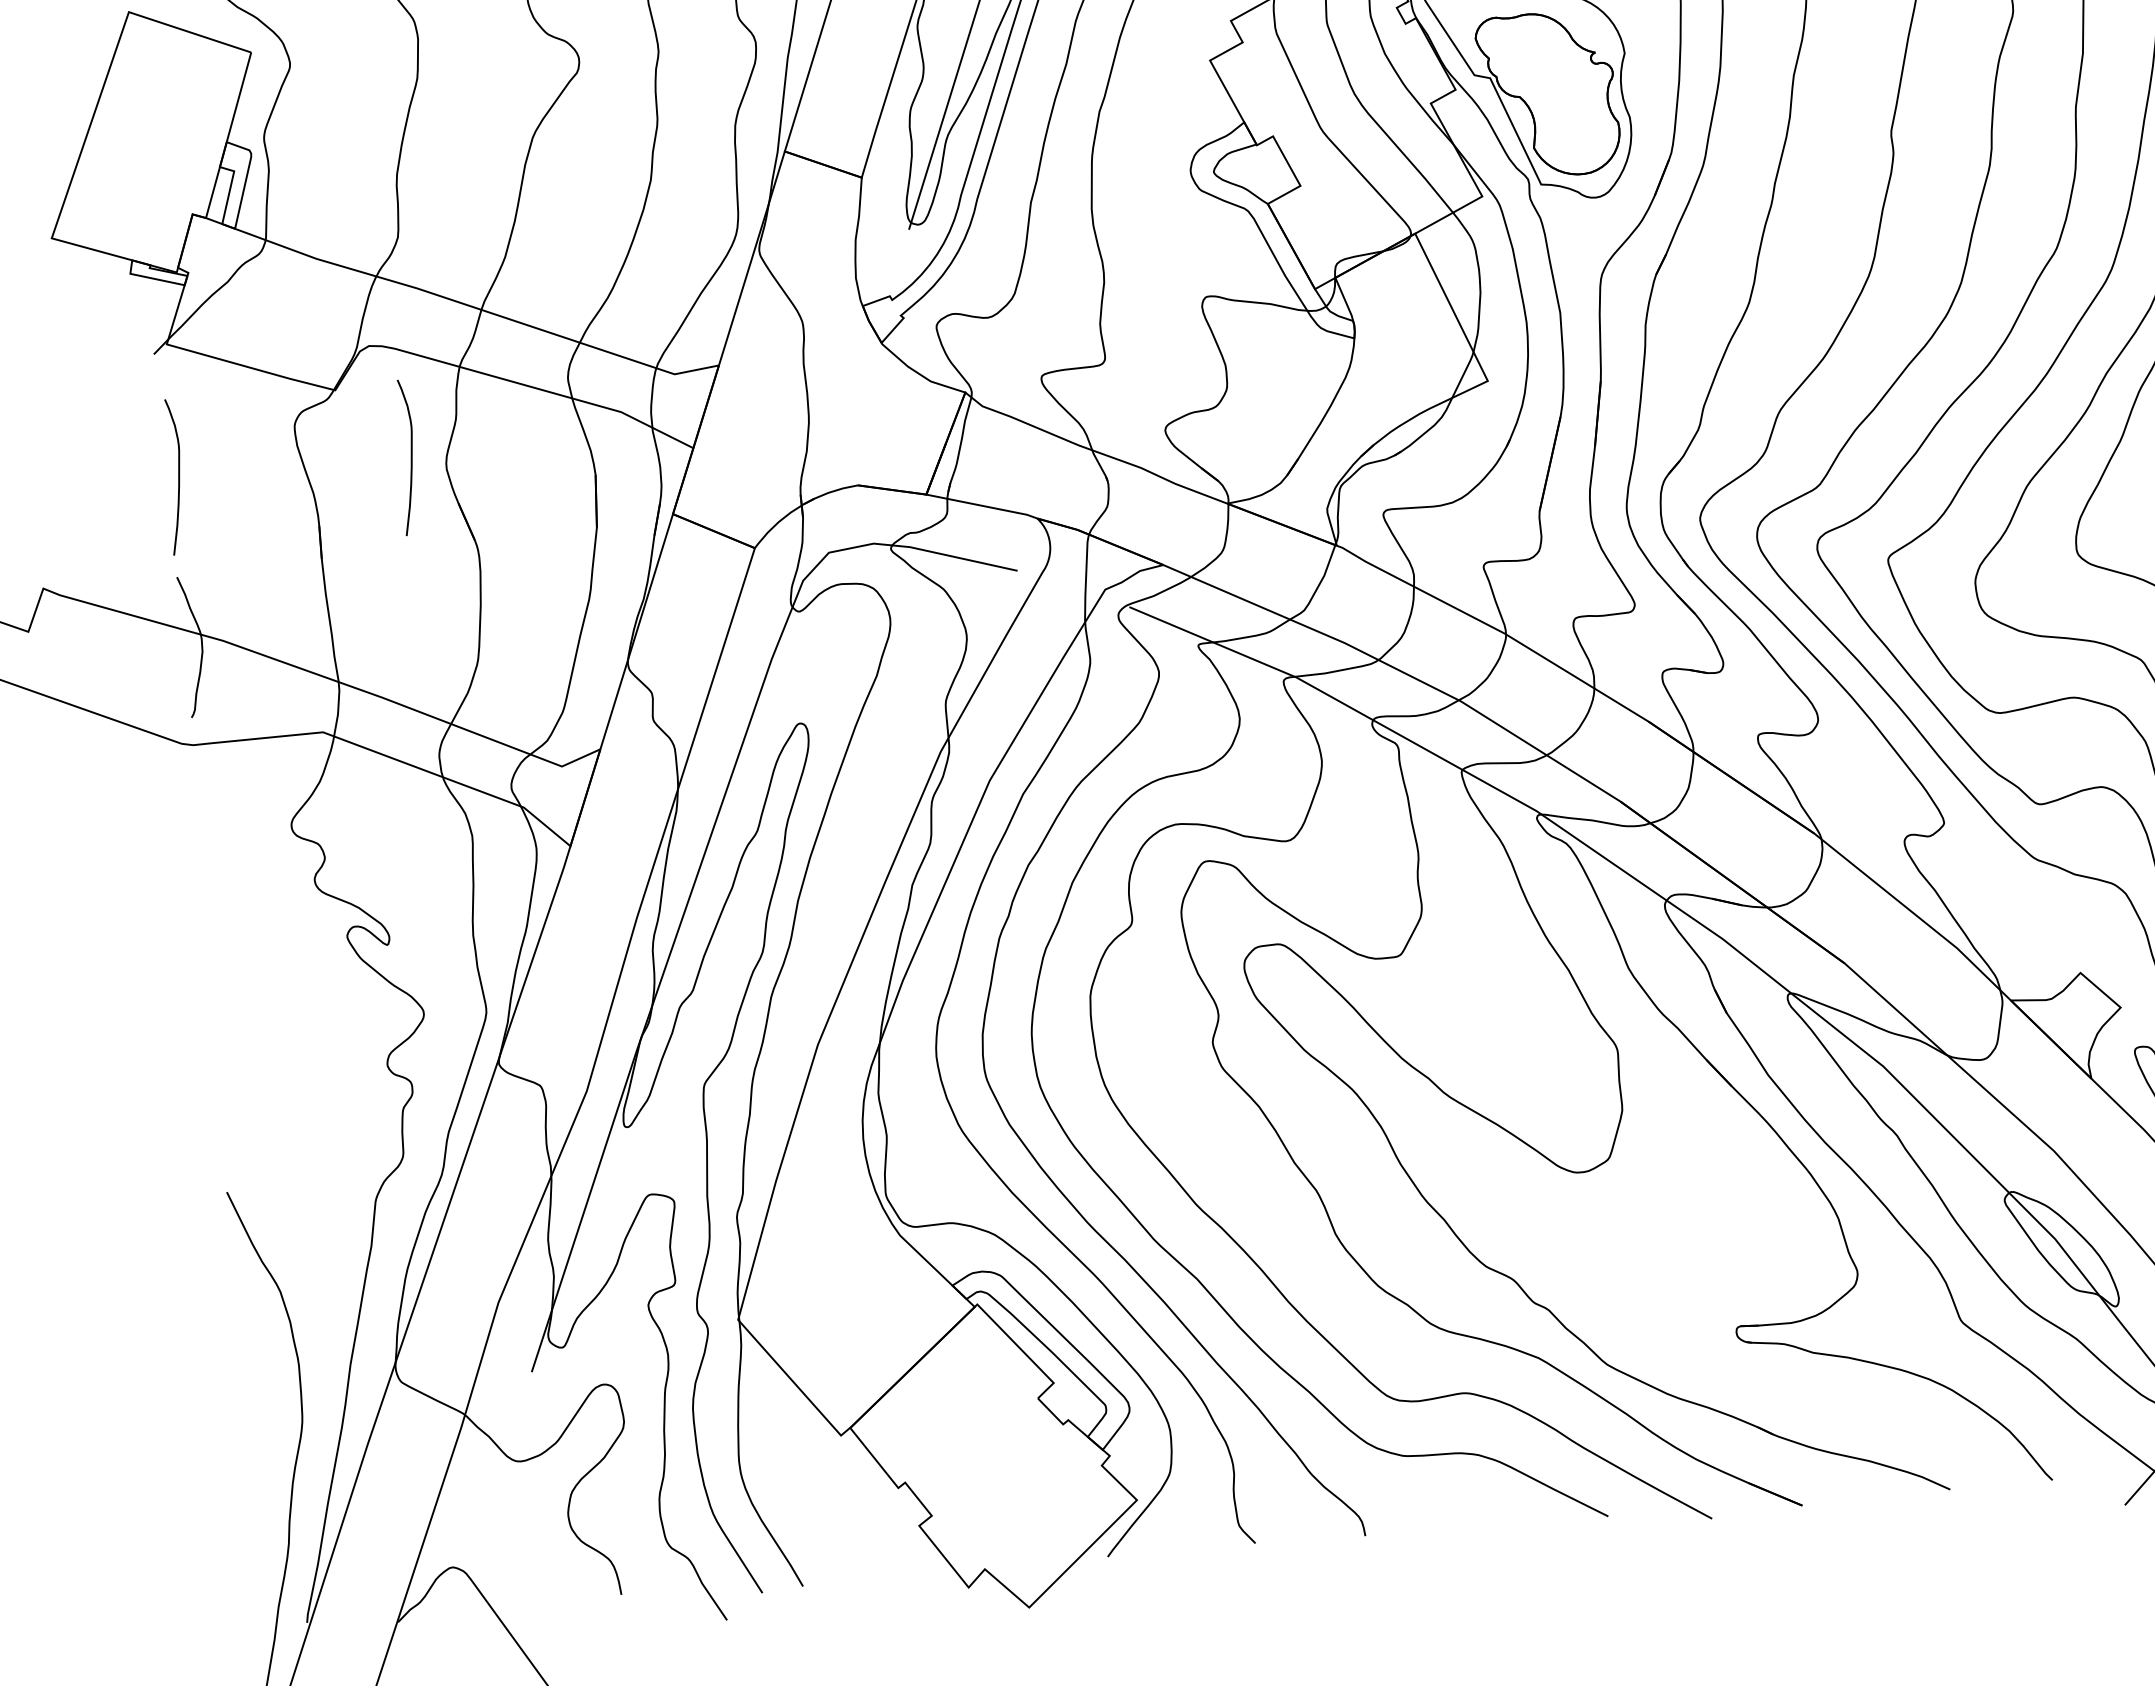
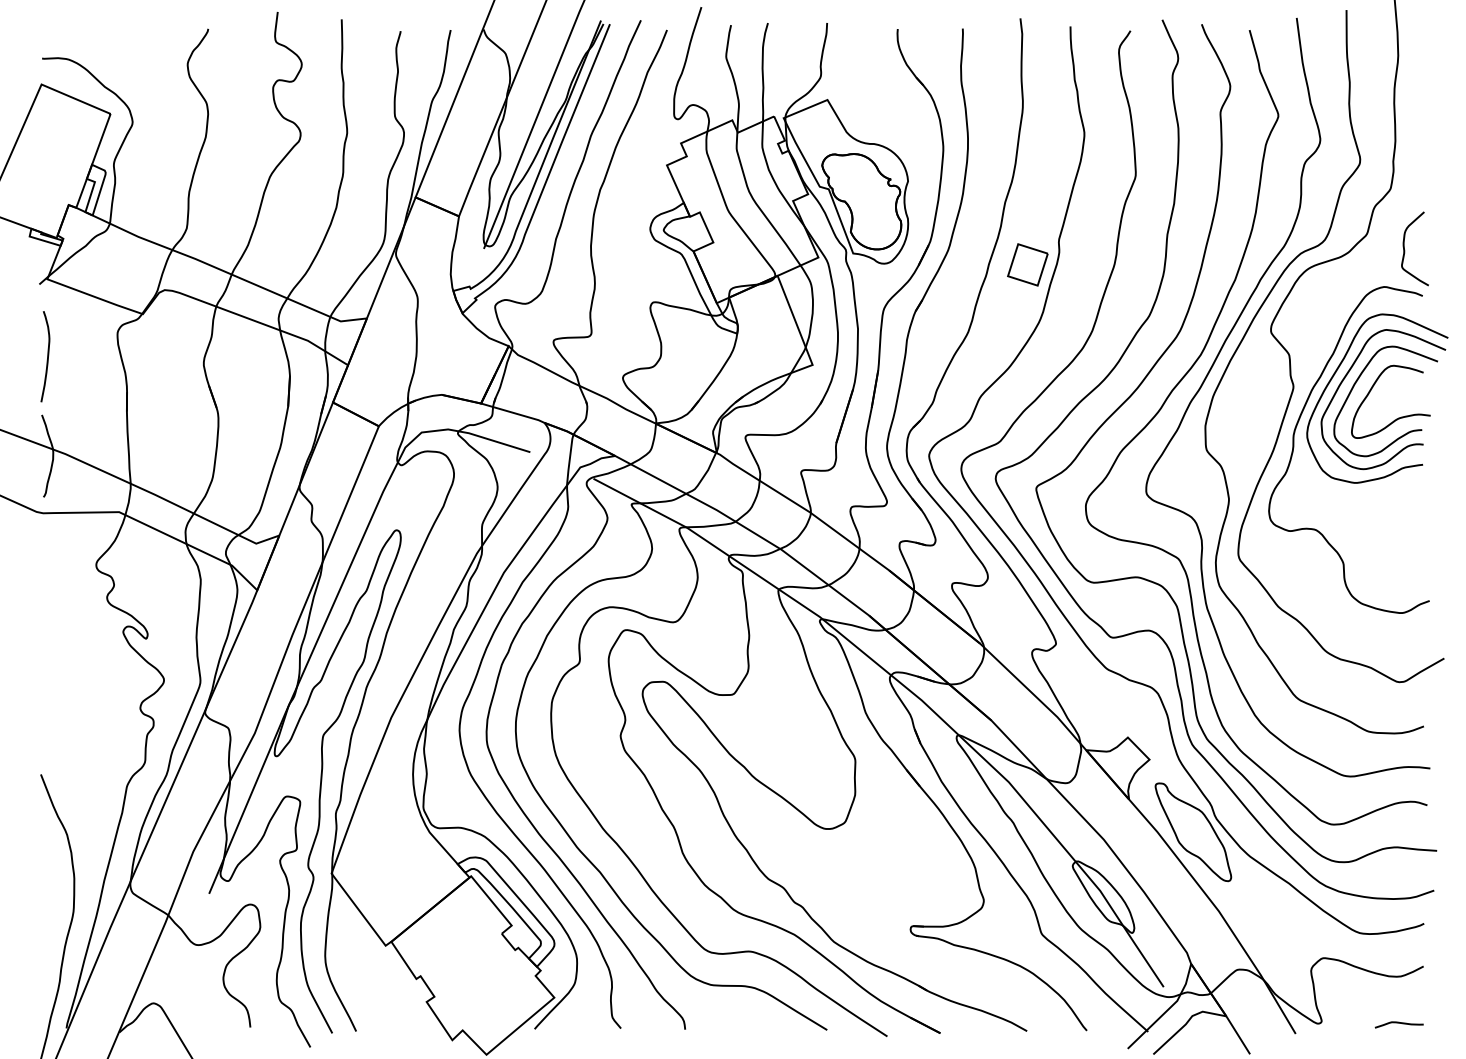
part: (1840, 178) -> (1027, 264), added
curve: (410, 456) -> (183, 356), removed

